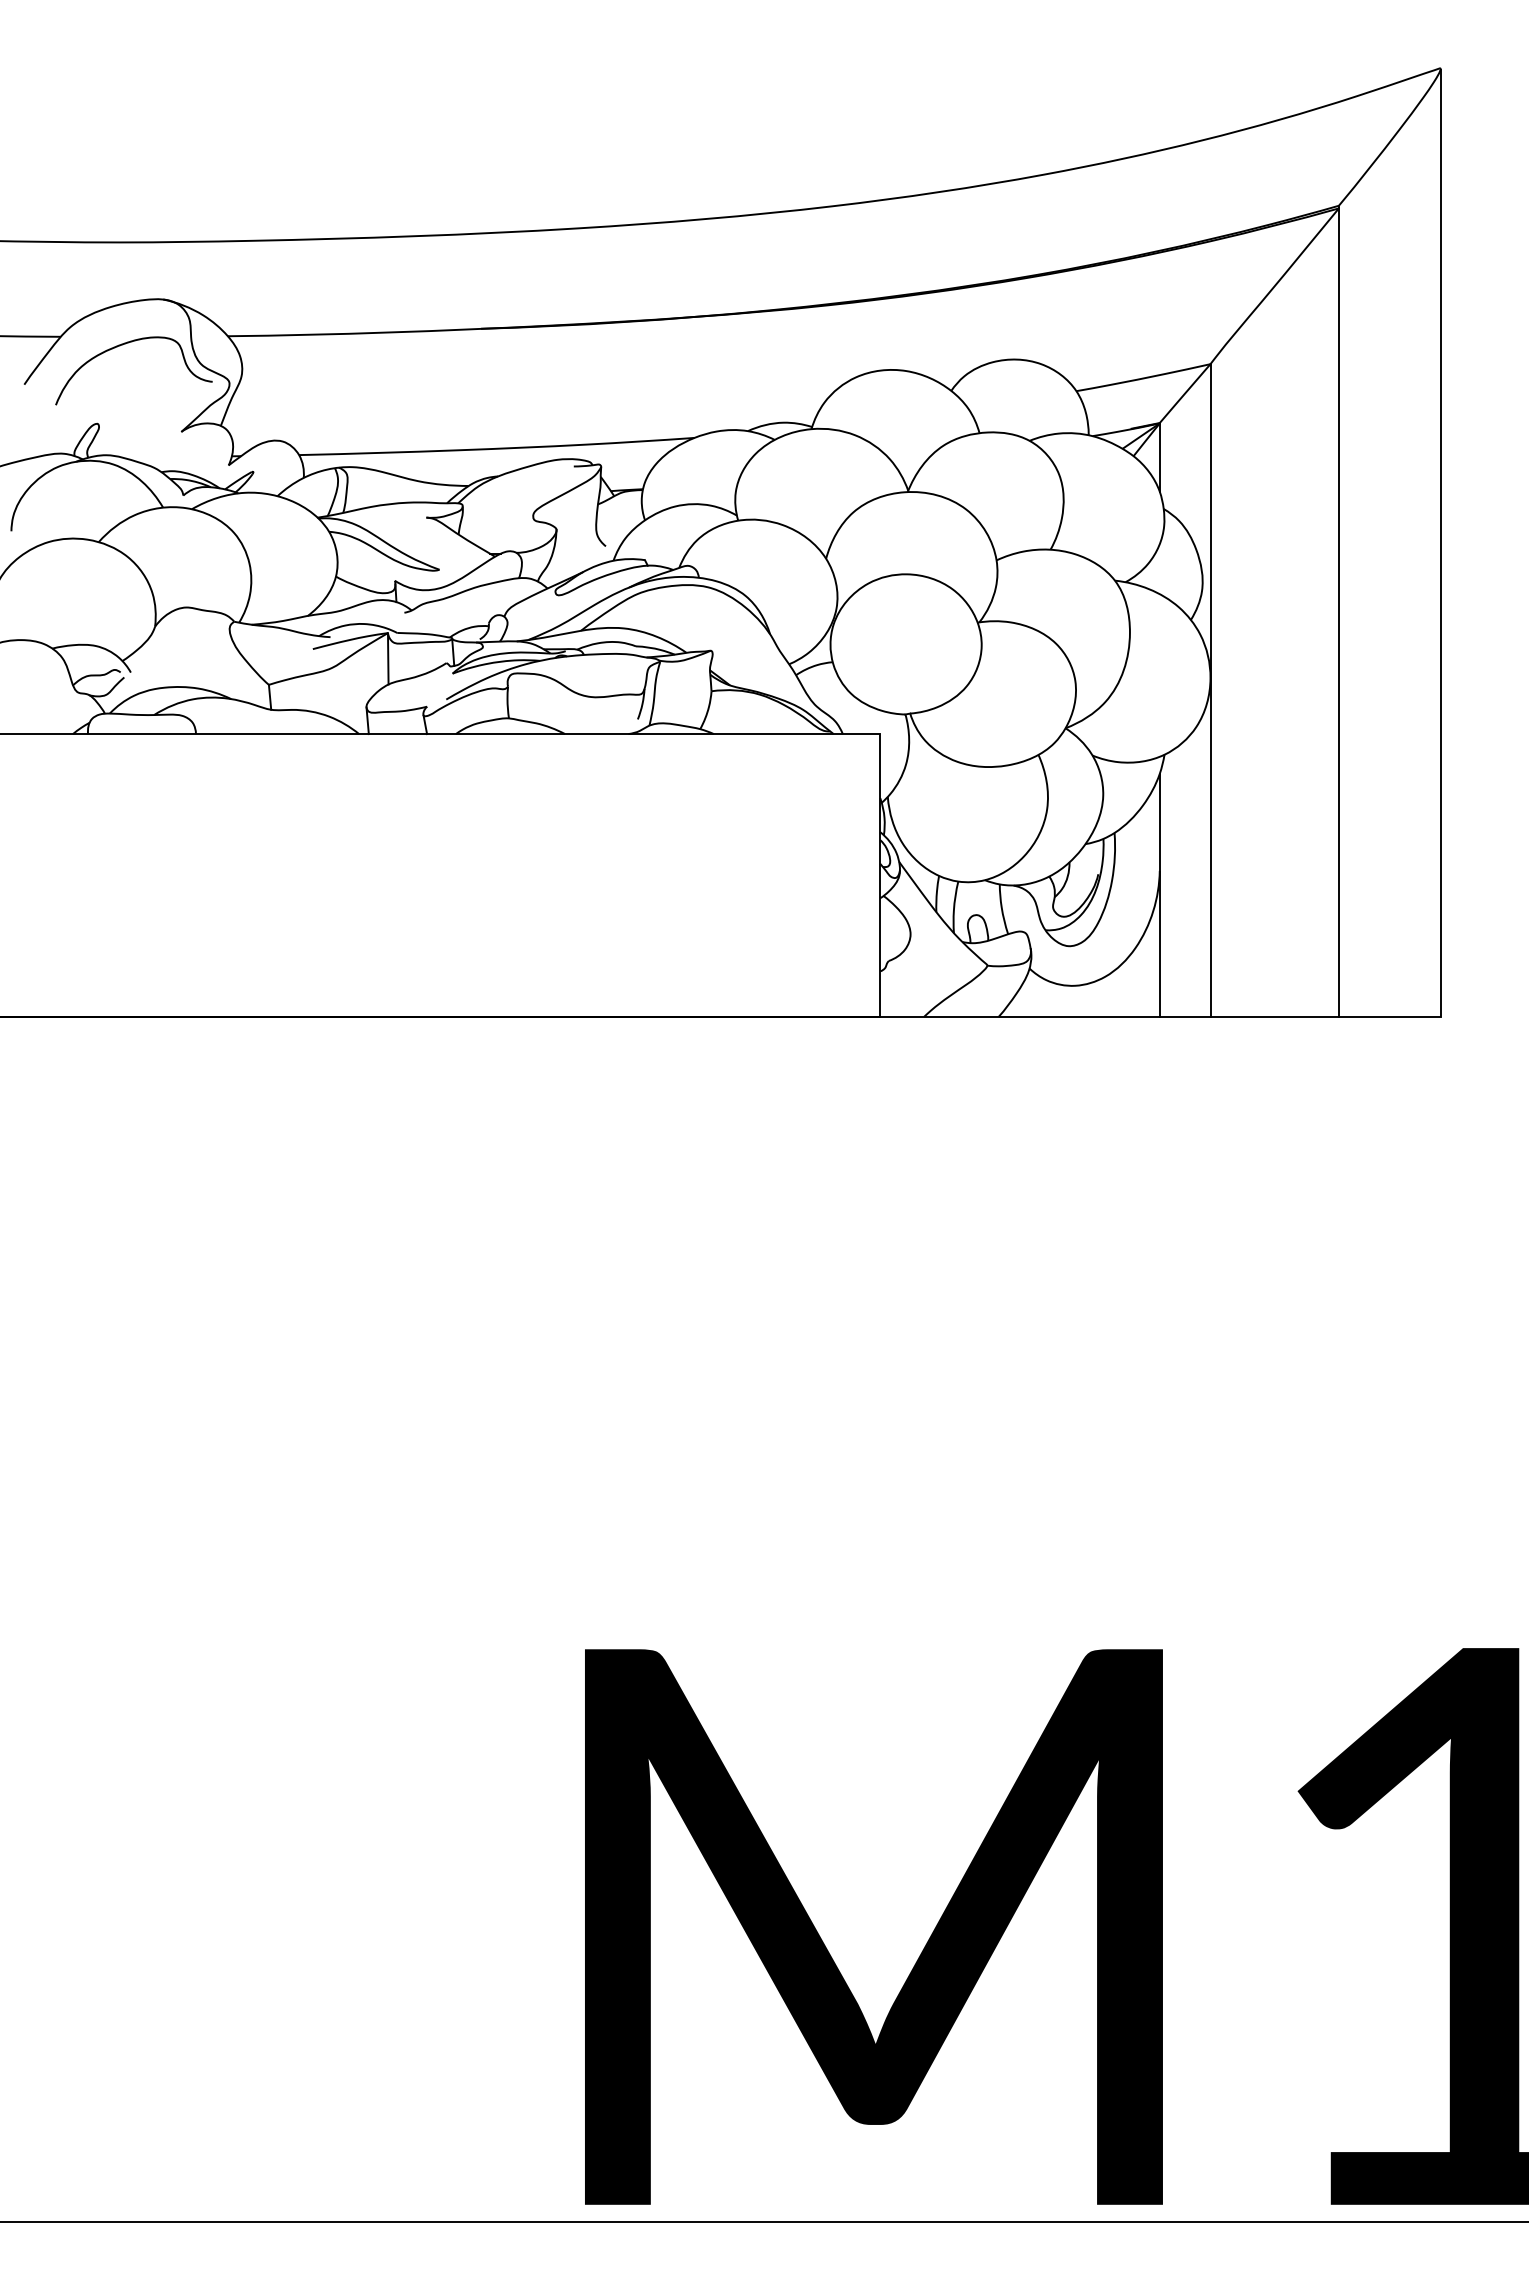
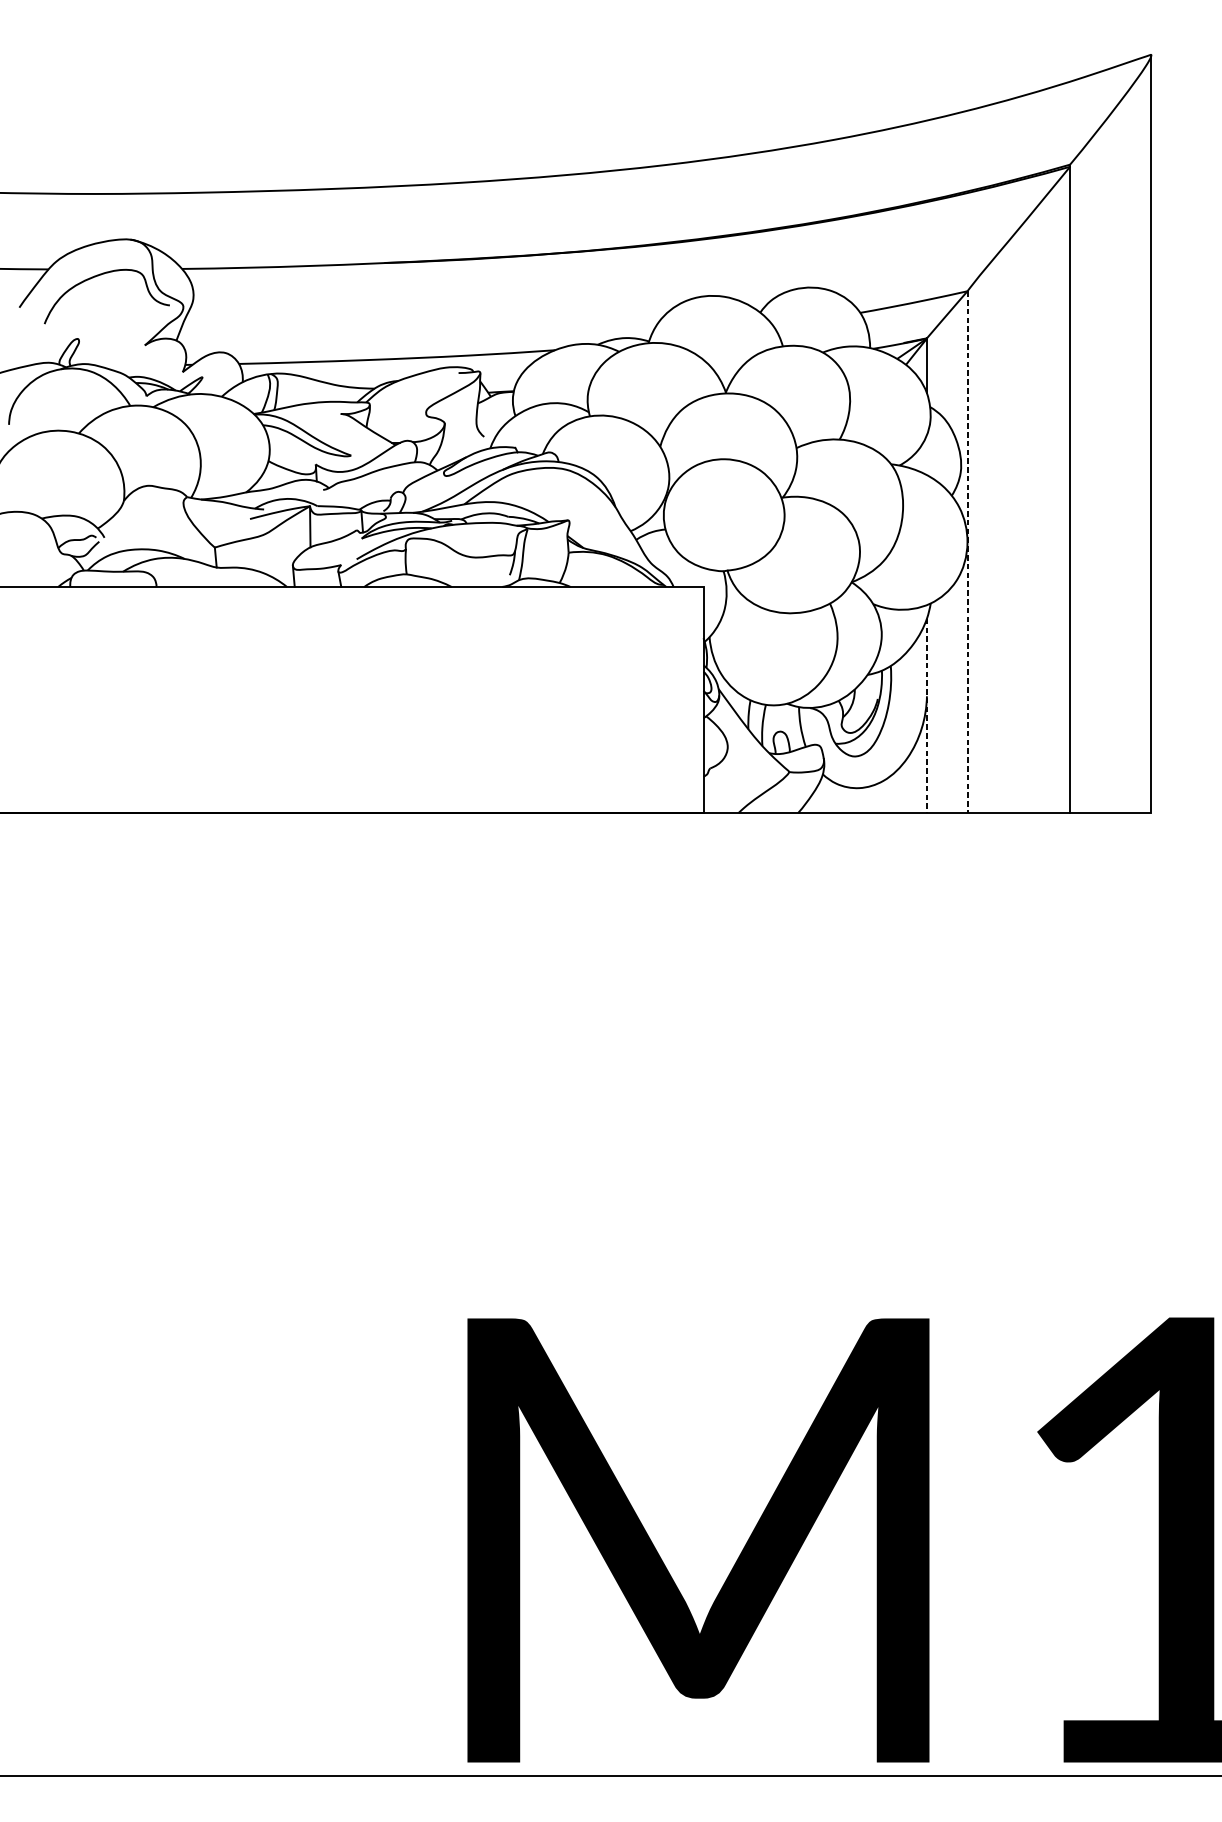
line: (1210, 691) -> (967, 552), solid -> dashed
line: (1159, 895) -> (926, 715), solid -> dashed

